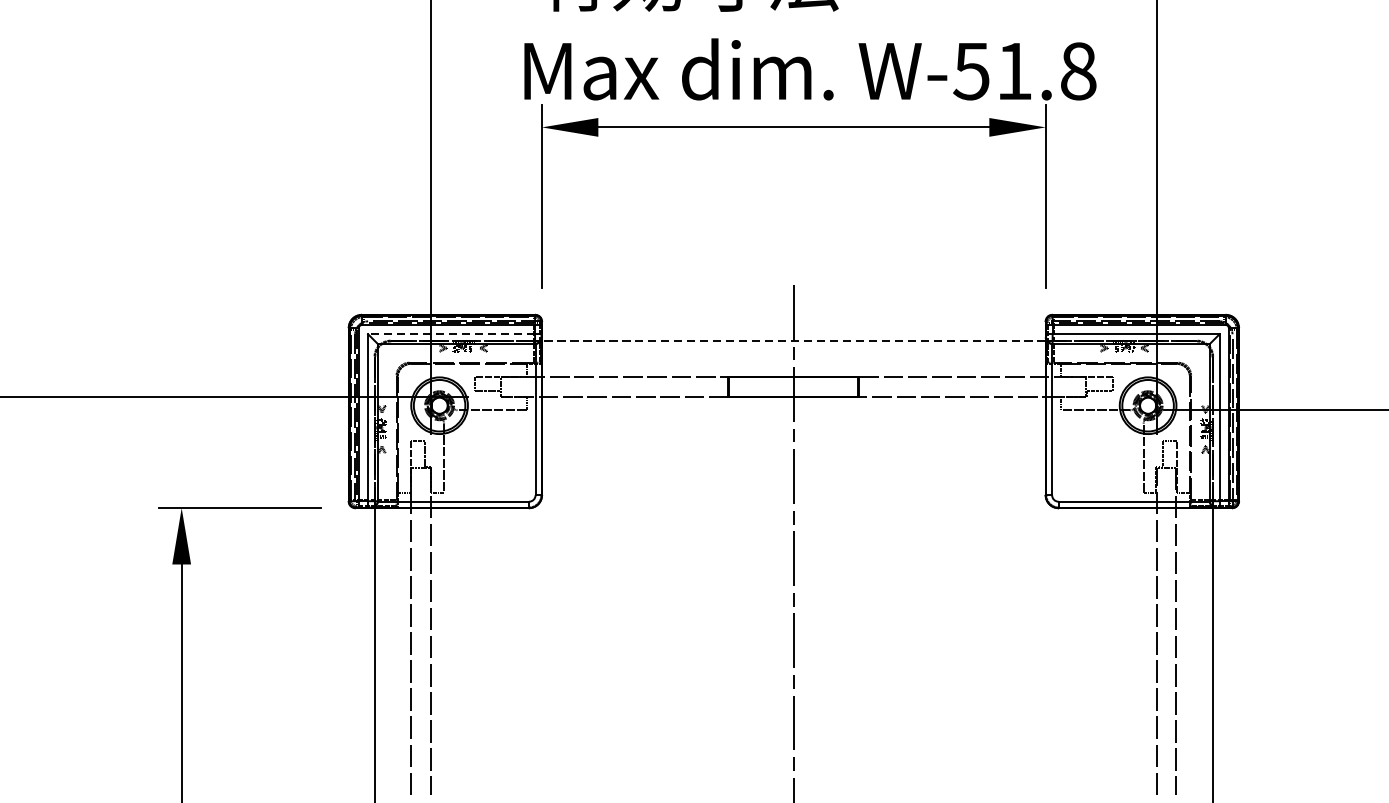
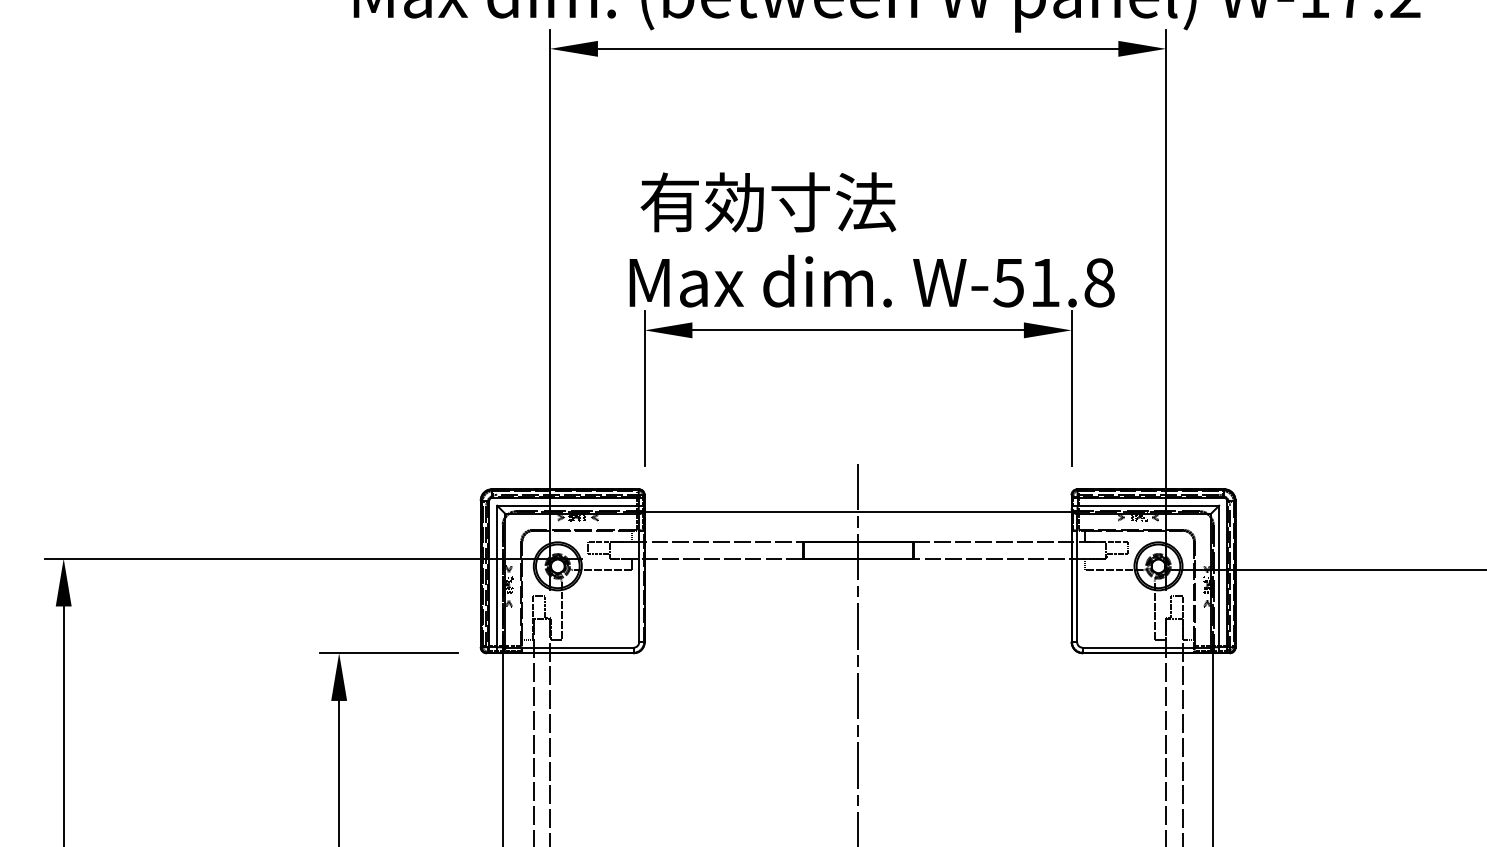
line: (451, 333) -> (567, 505), dashed -> solid
line: (794, 341) -> (858, 511), dashed -> solid

